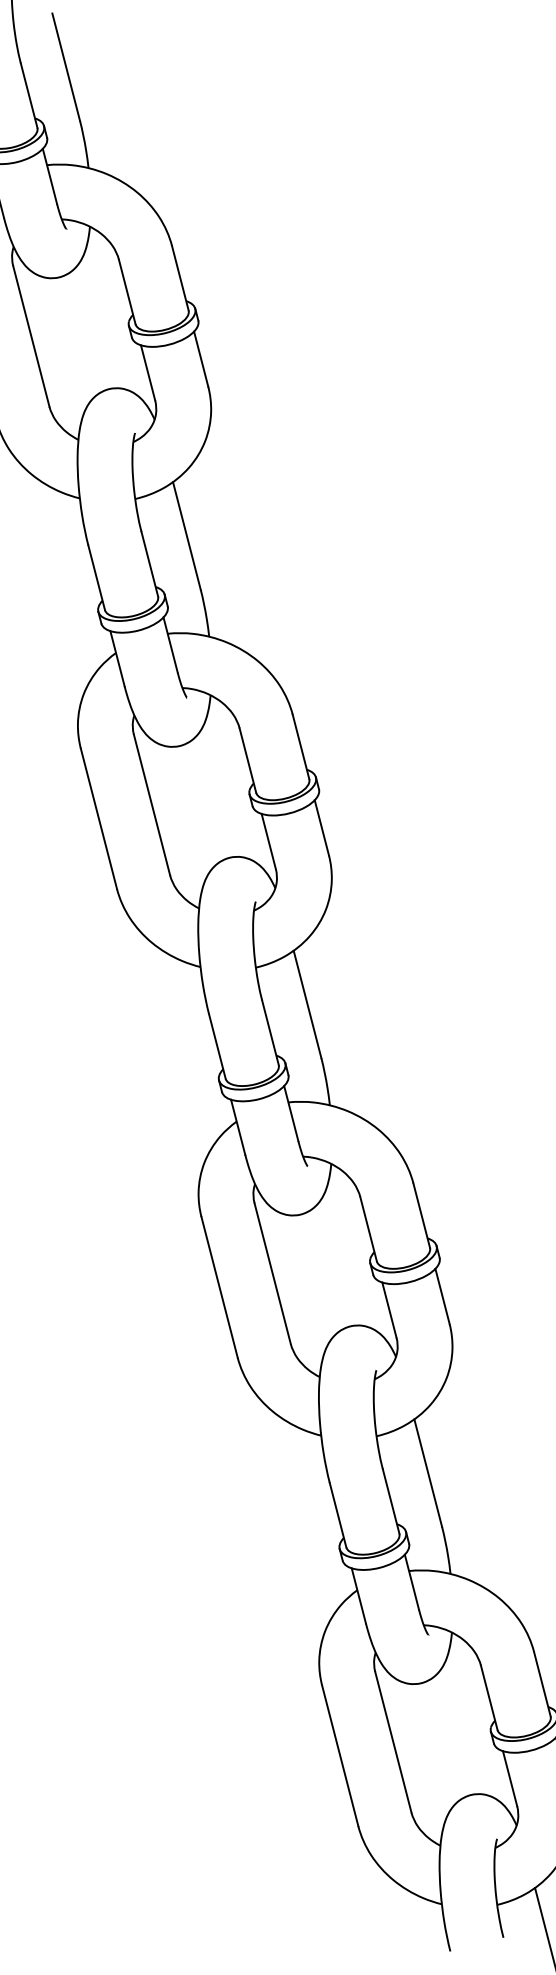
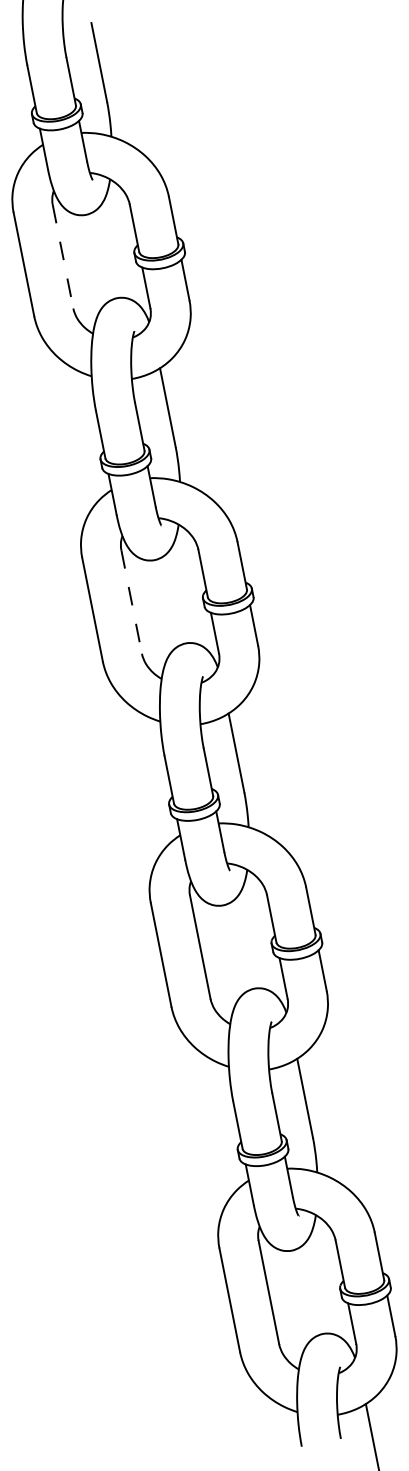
line: (31, 336) -> (63, 256), solid -> dashed
line: (151, 804) -> (131, 601), solid -> dashed

